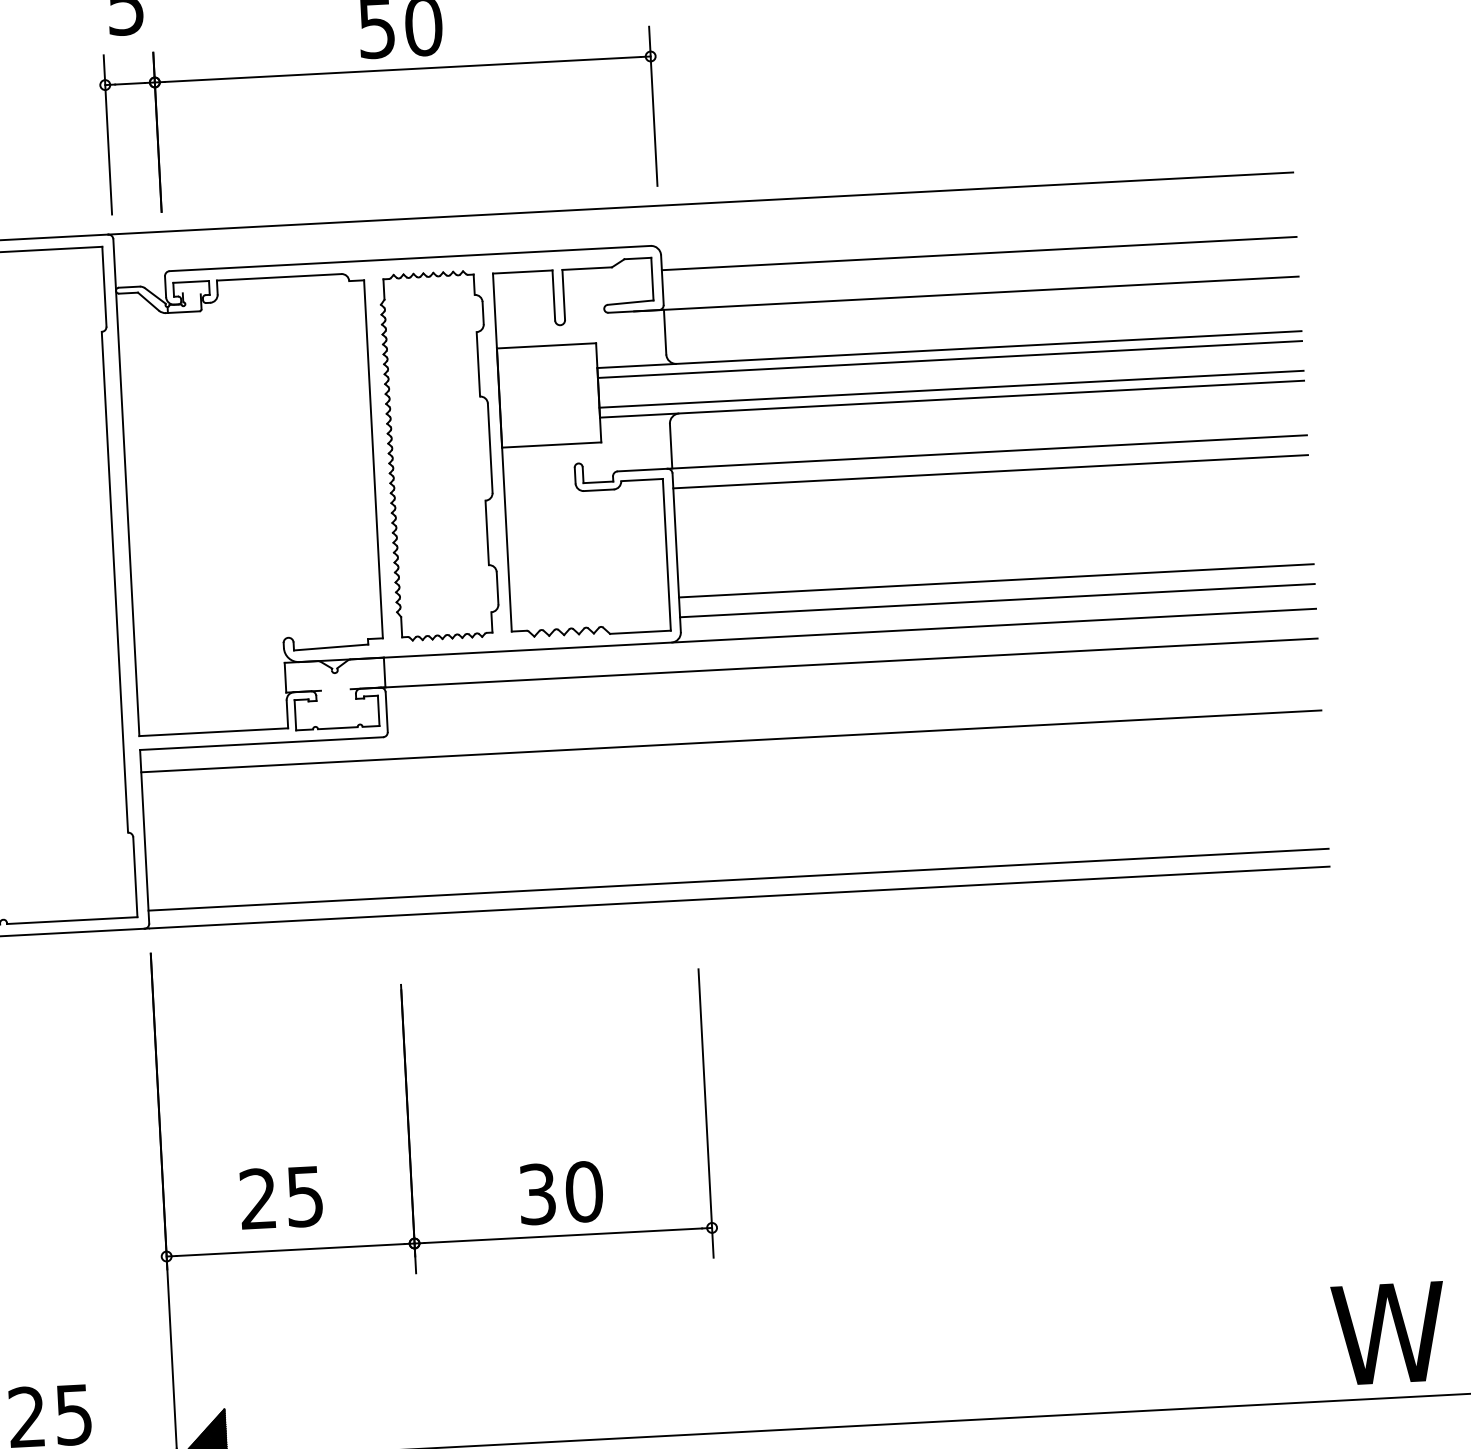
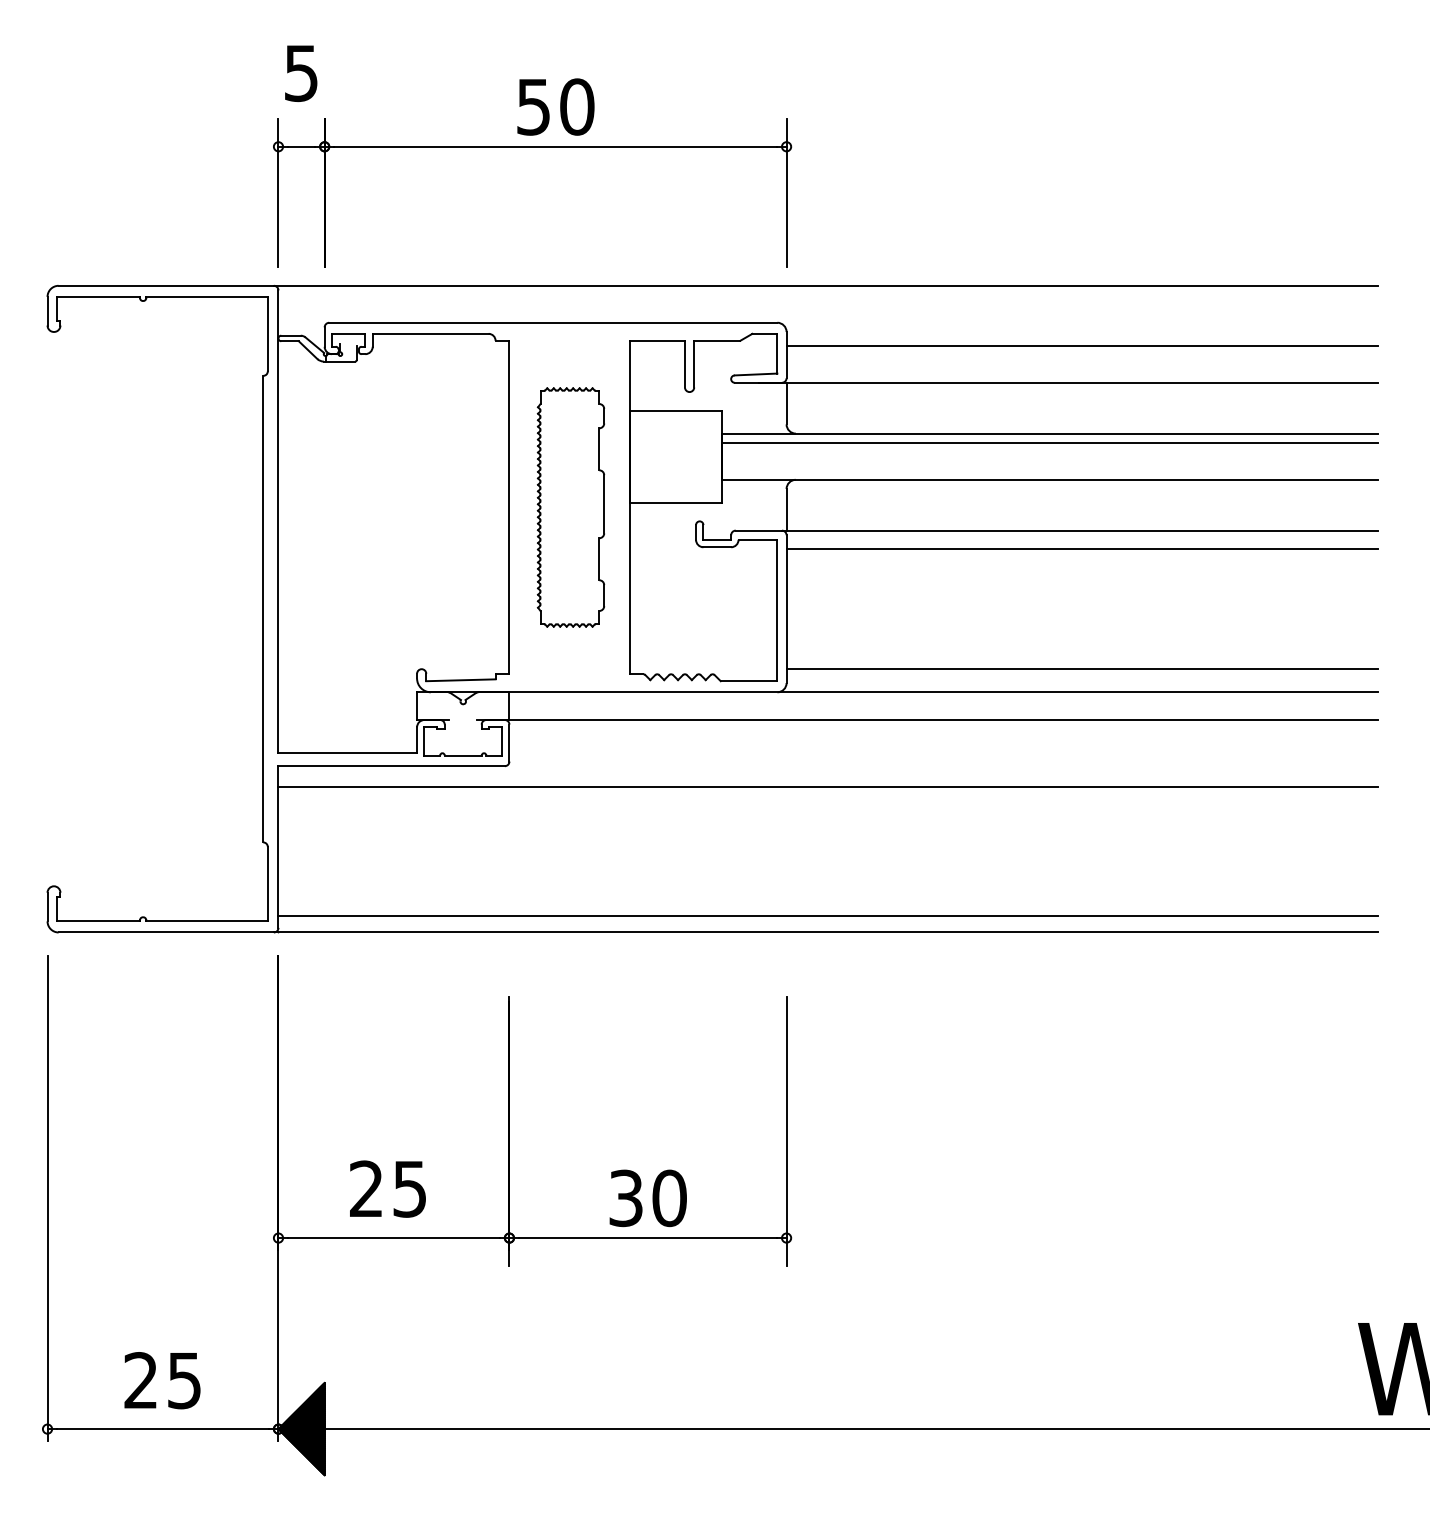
line: (951, 389) -> (1049, 470), removed
part: (439, 455) -> (570, 507), size x0.7
line: (995, 580) -> (1081, 650), removed

